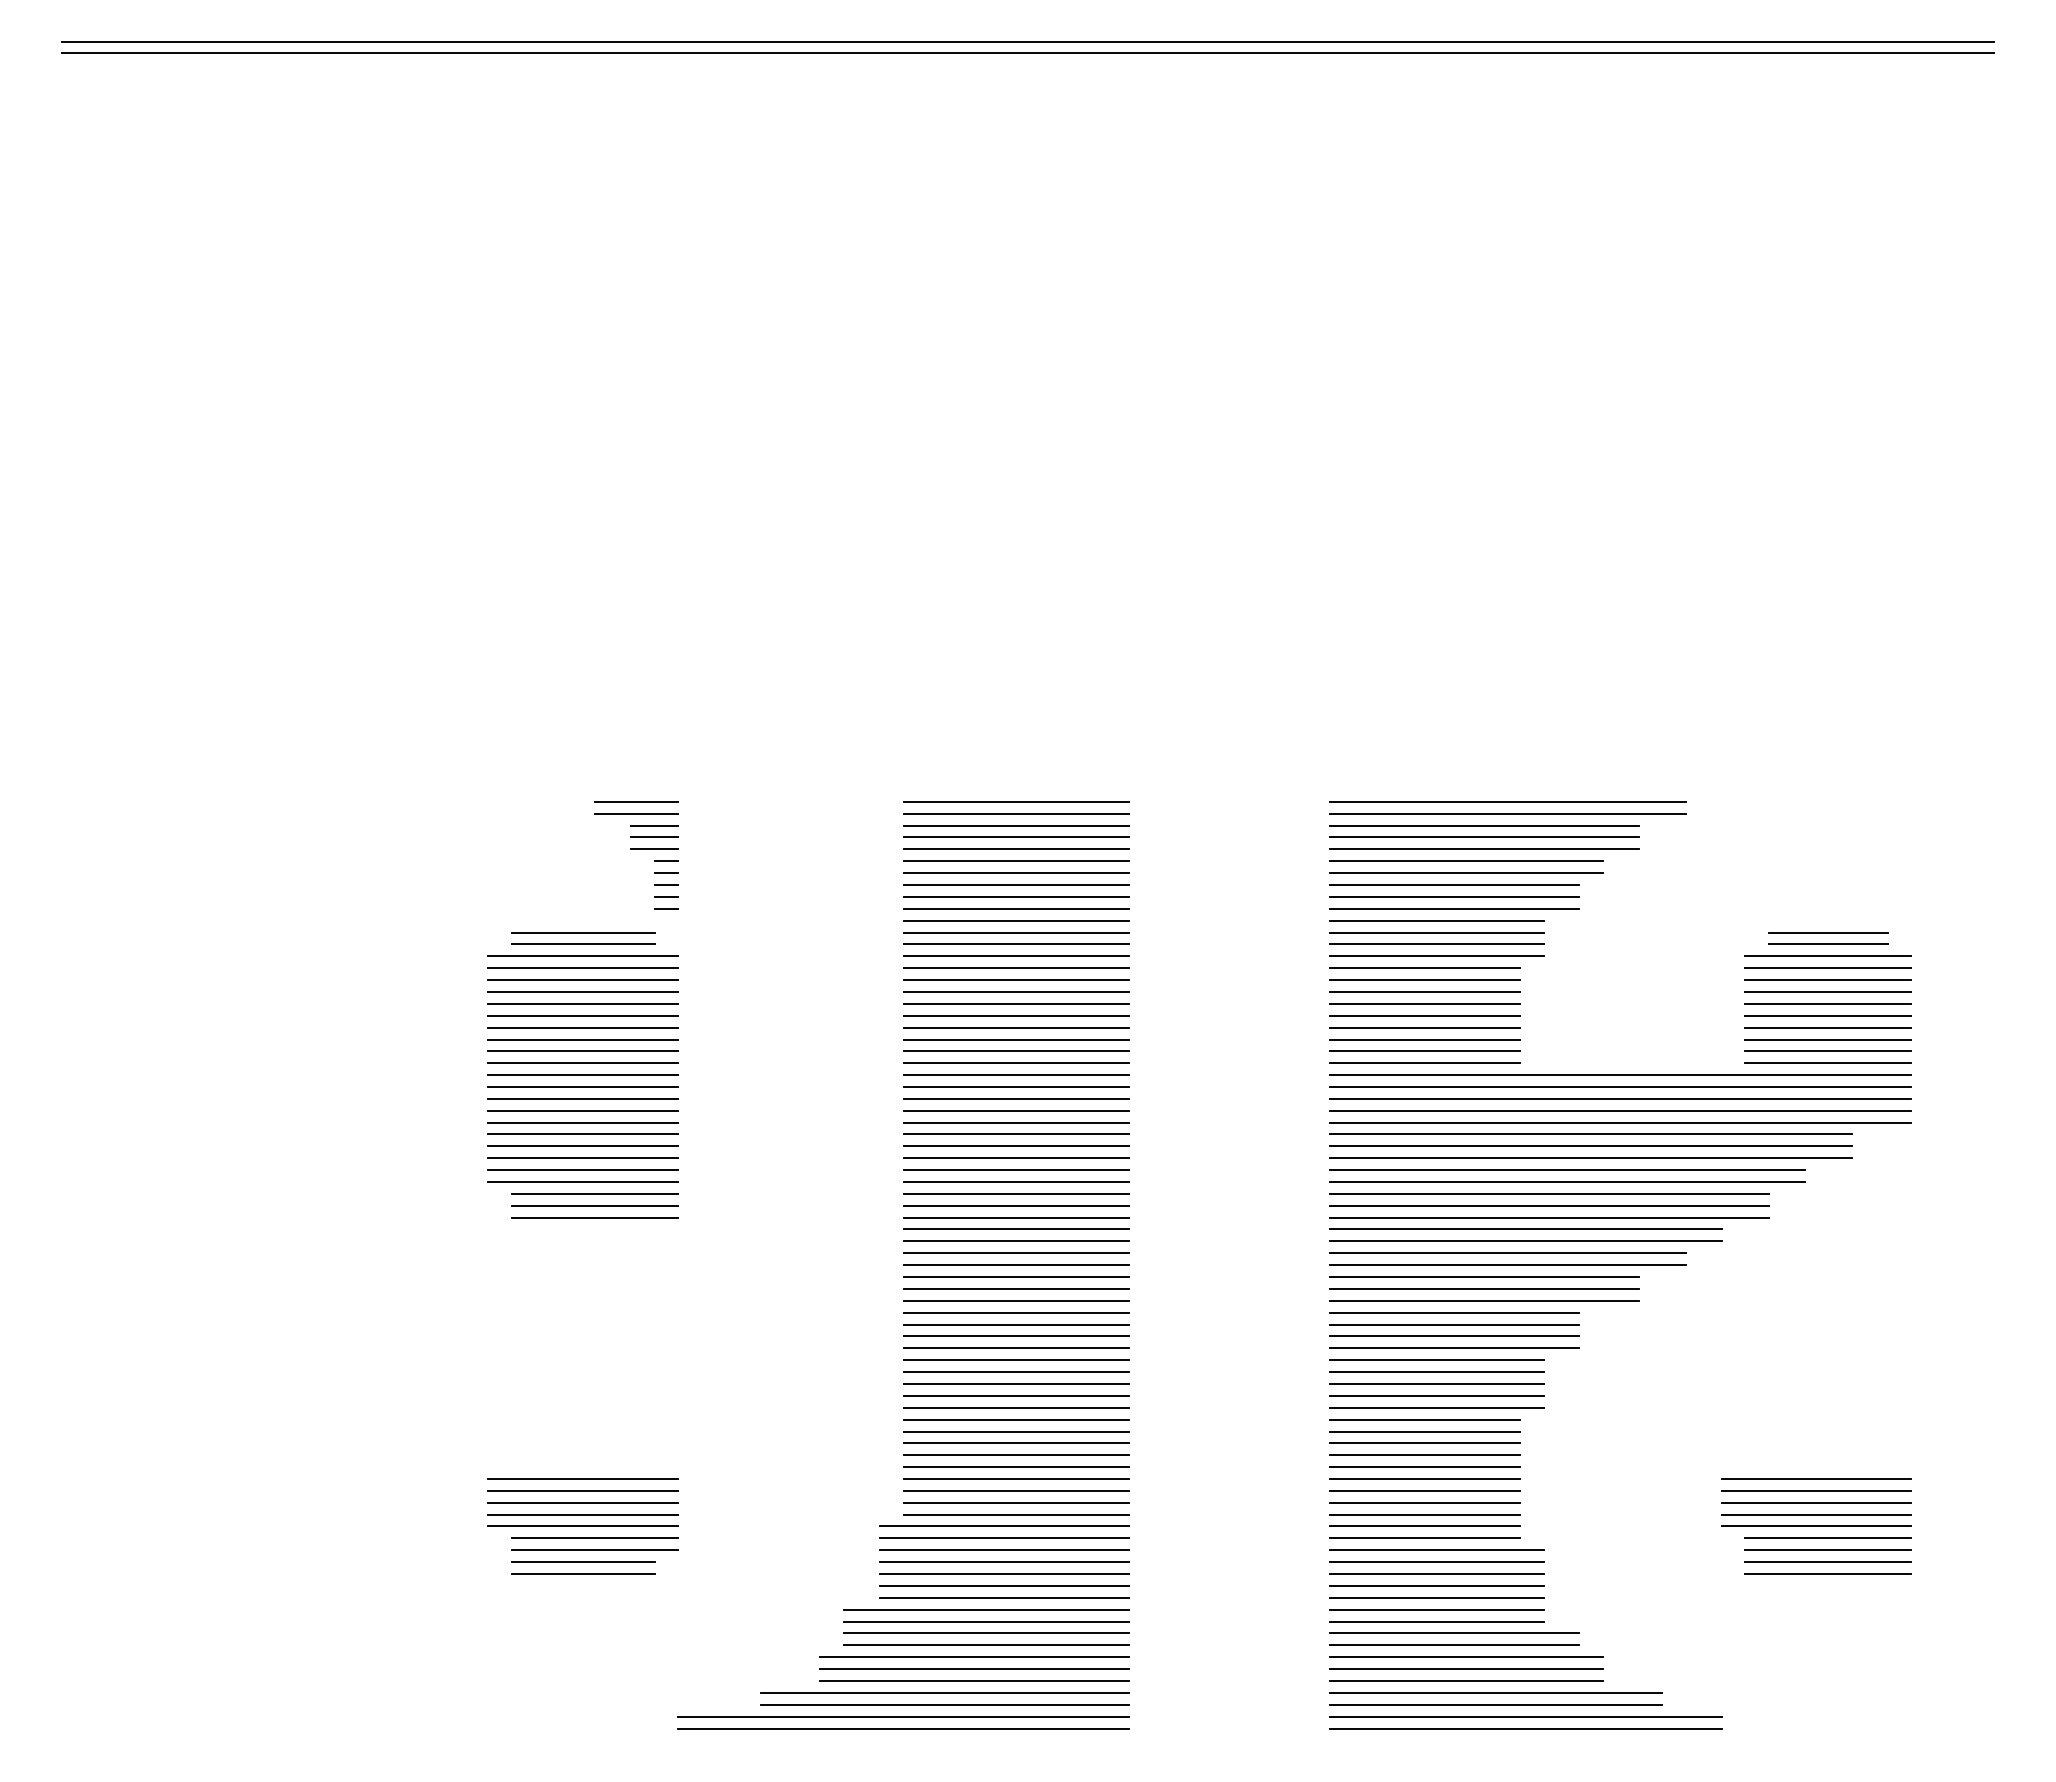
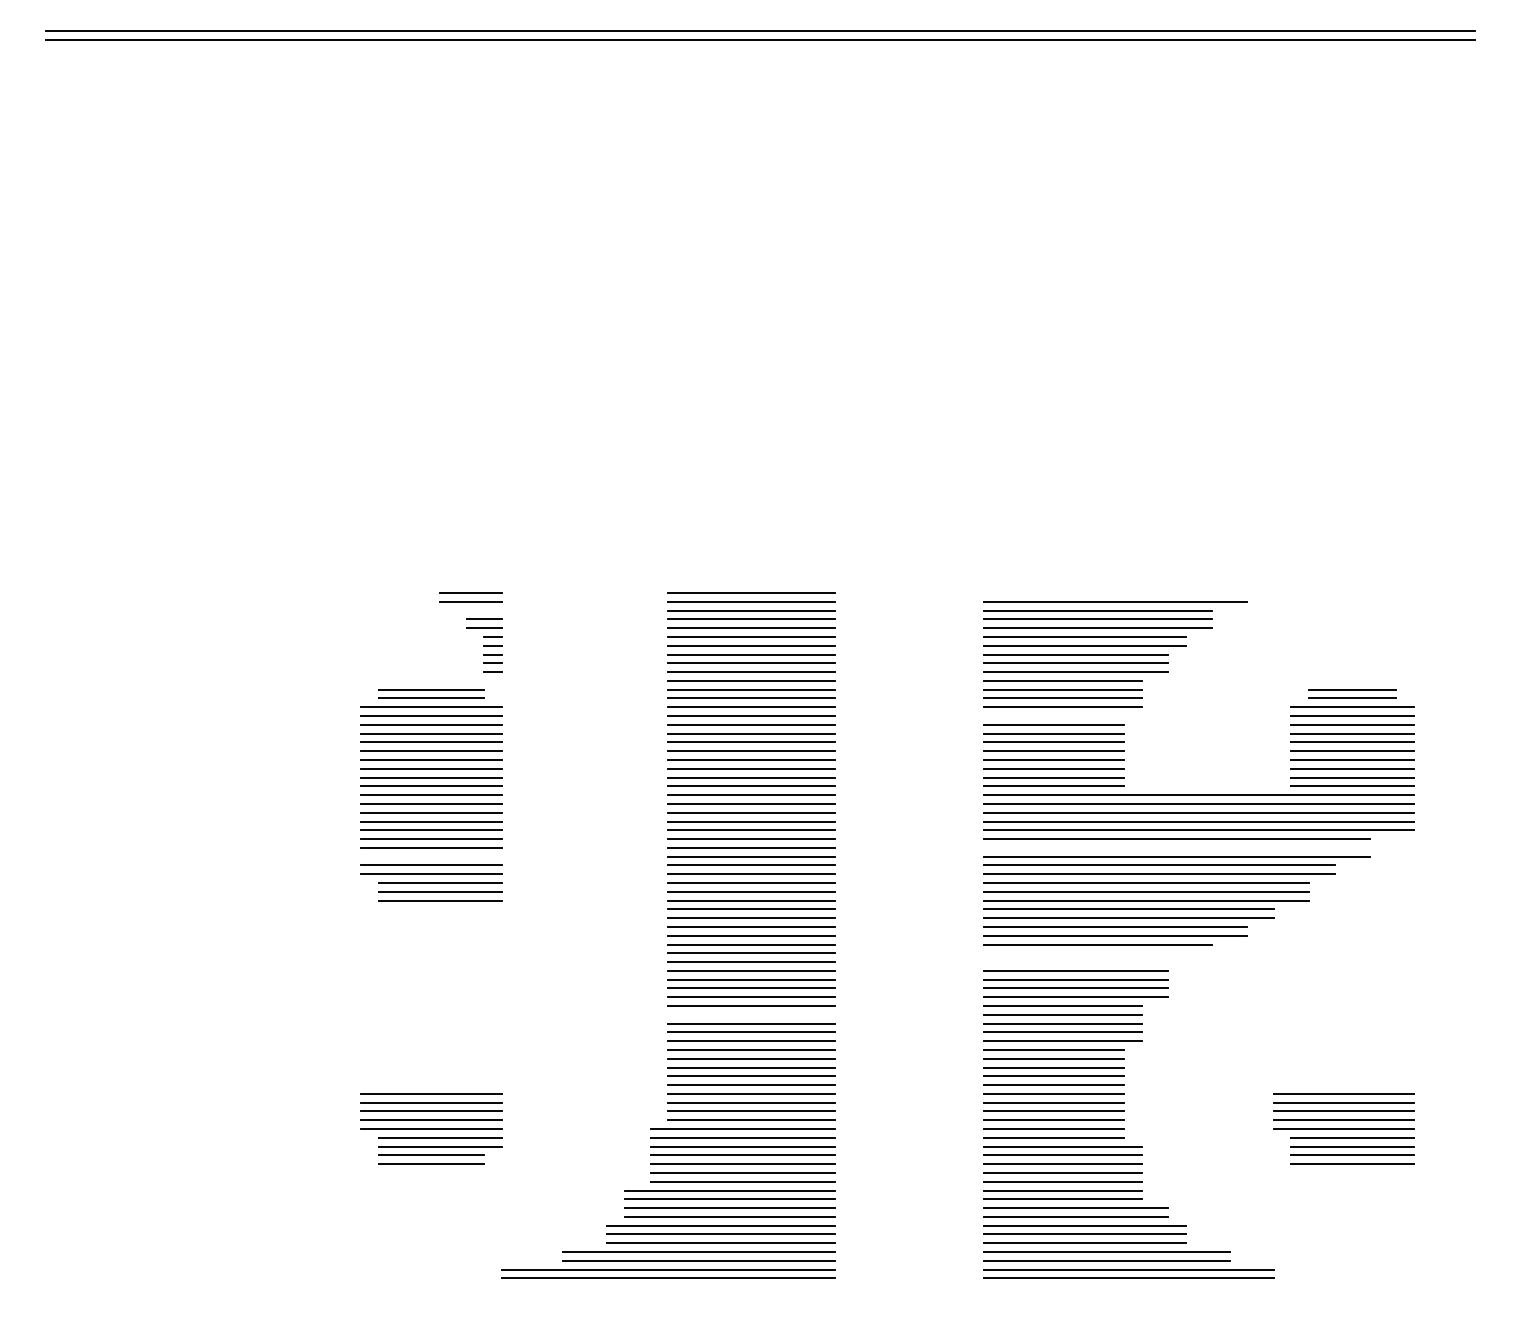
line: (1508, 801) -> (1115, 592), removed
line: (654, 825) -> (484, 610), removed
line: (1425, 968) -> (1054, 716), removed
line: (1591, 1146) -> (1177, 847), removed
line: (583, 1158) -> (431, 856), removed
line: (1484, 1288) -> (1098, 952), removed
line: (1484, 1300) -> (1098, 961), removed
line: (1015, 1372) -> (751, 1015), removed

